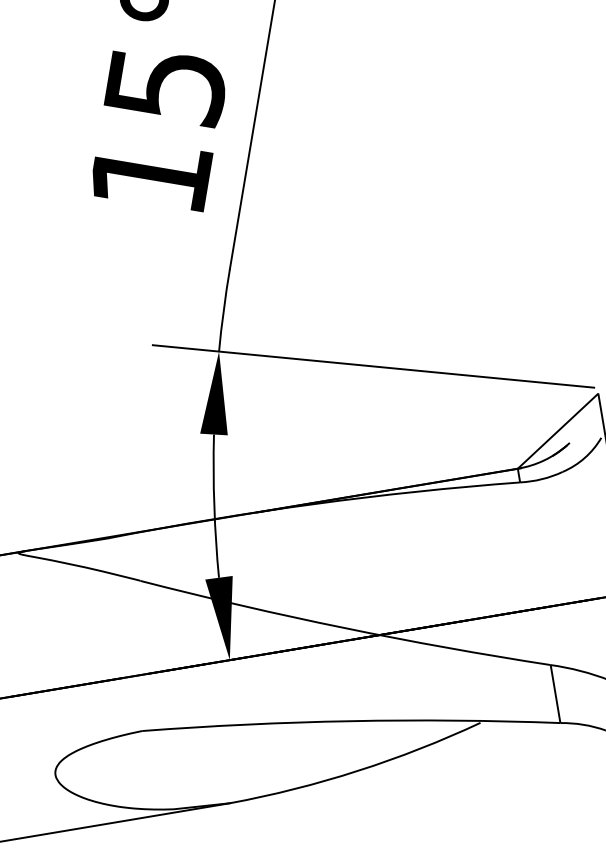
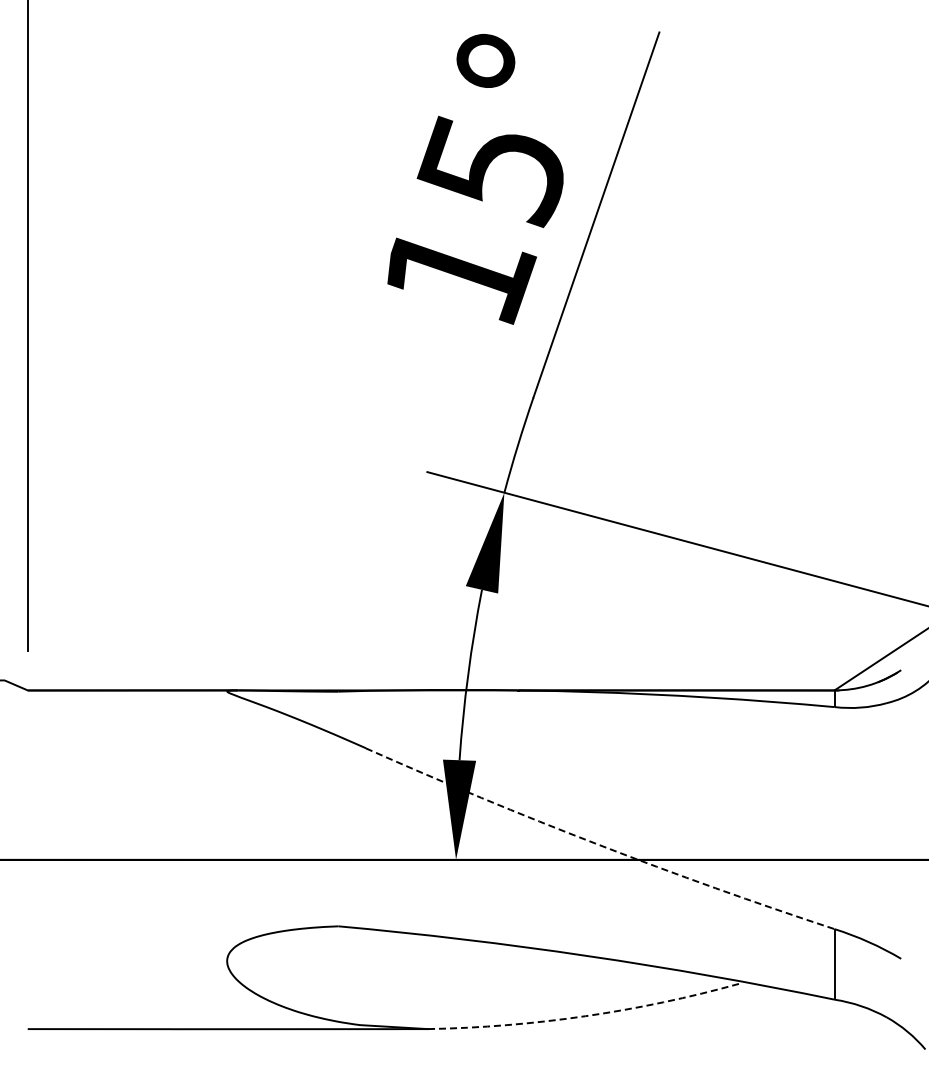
arc: (344, 627) -> (598, 844), solid -> dashed
arc: (357, 771) -> (585, 1016), solid -> dashed

